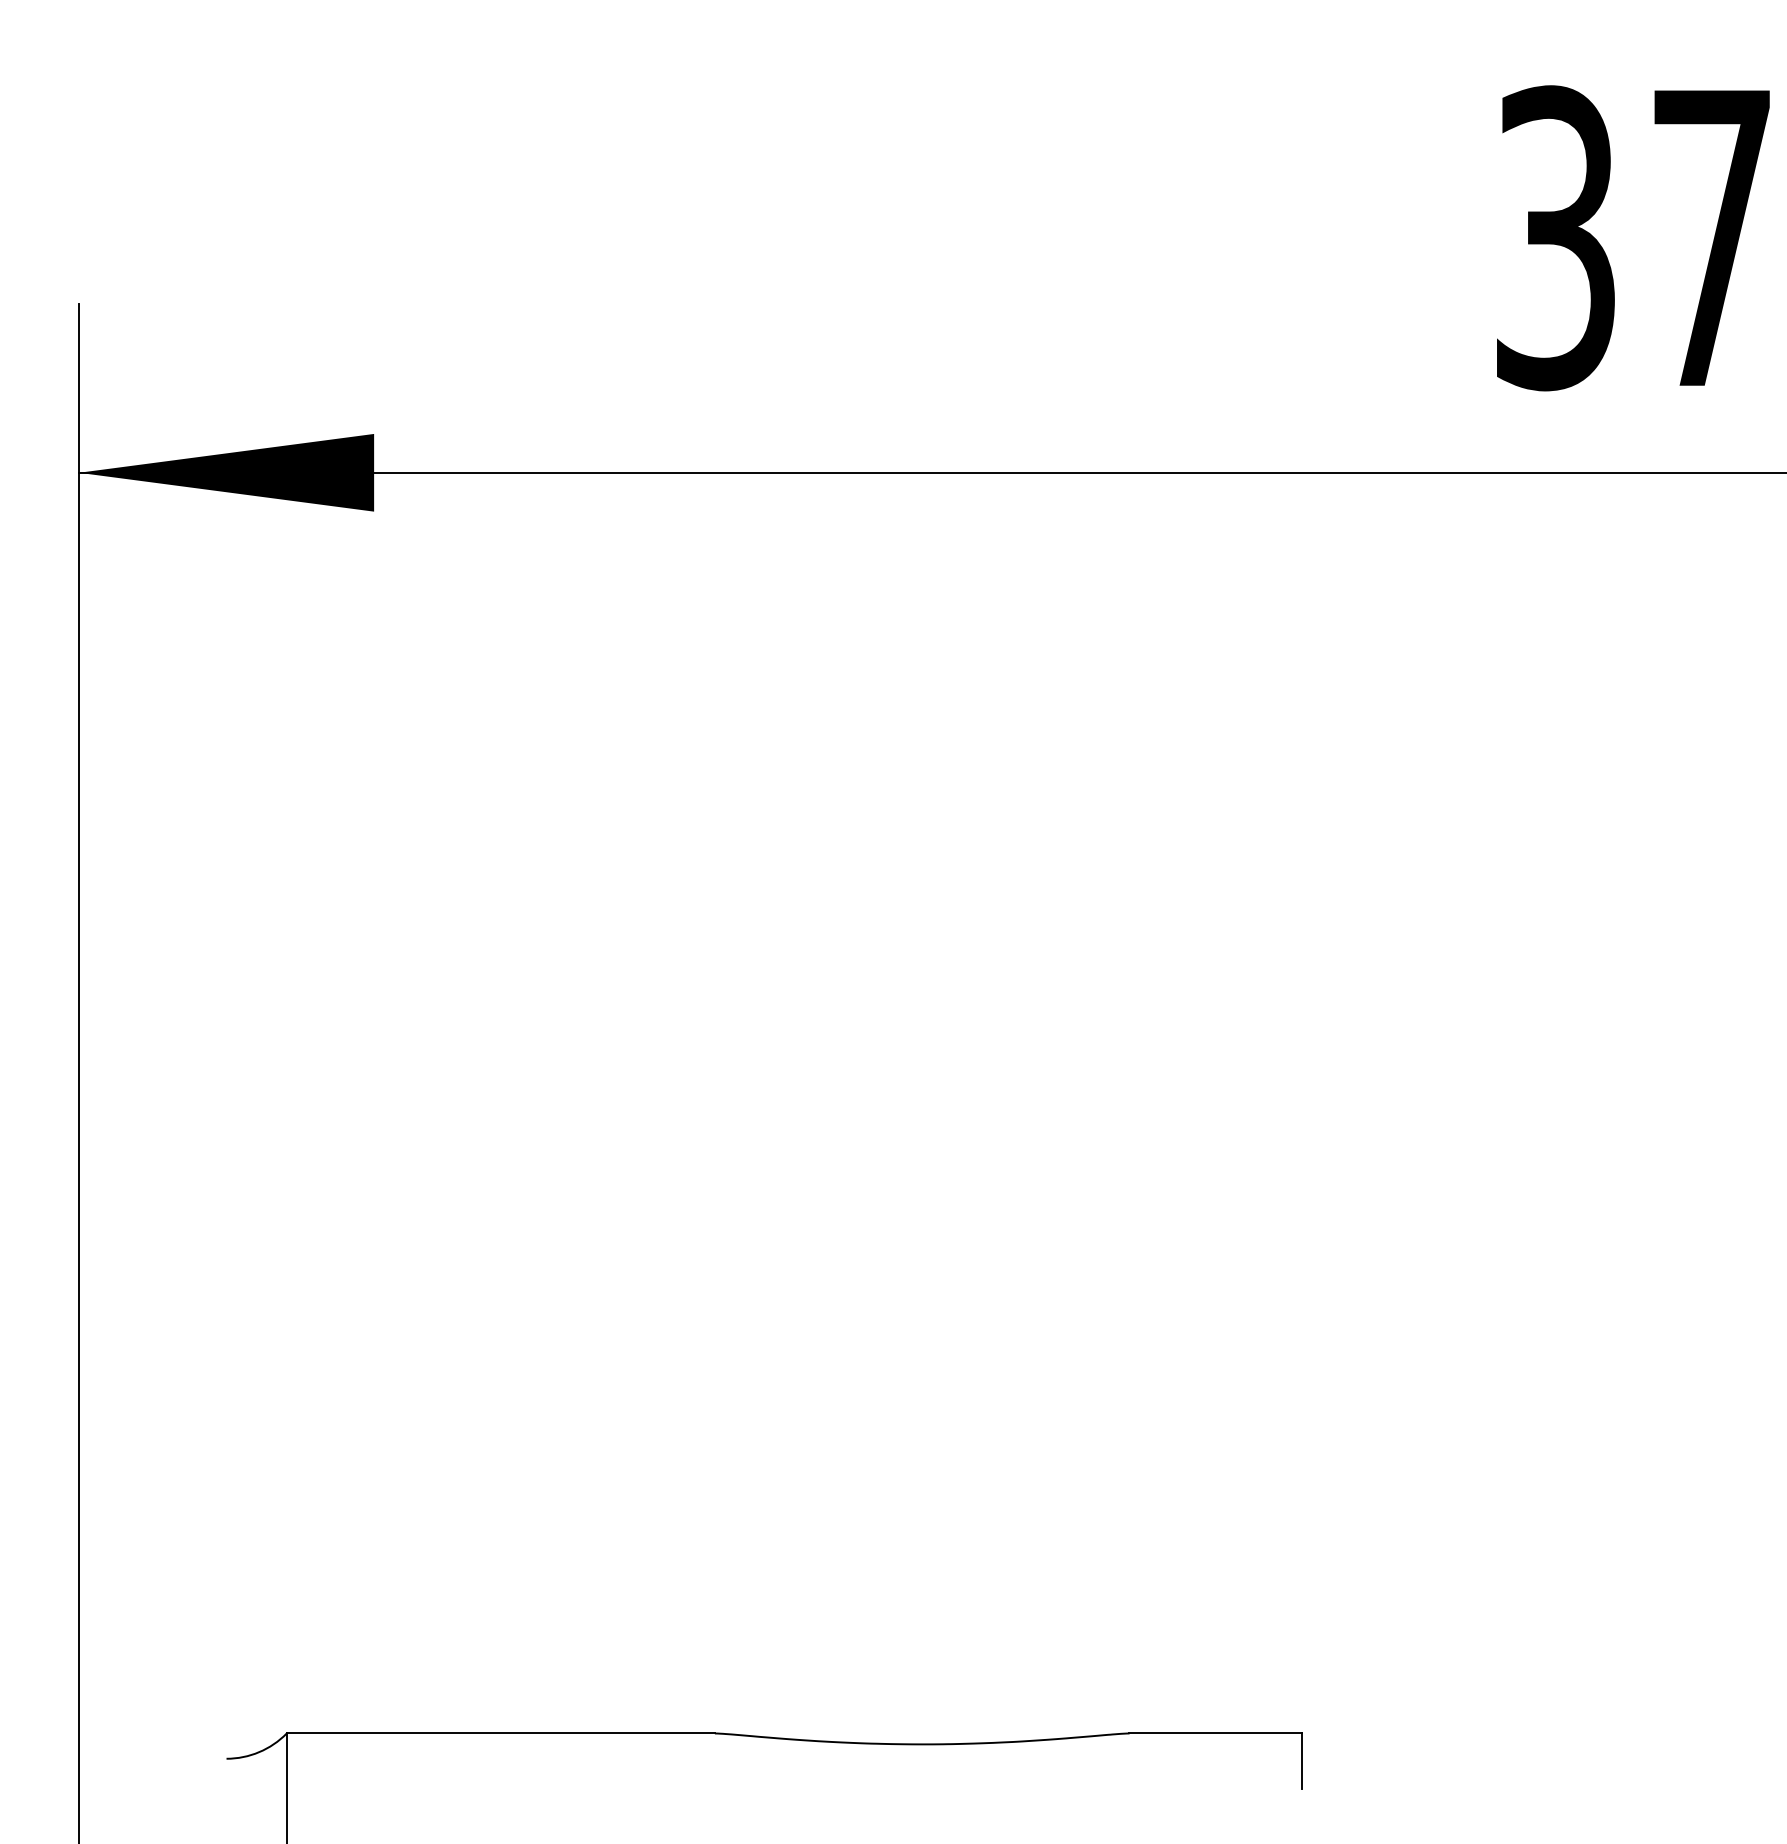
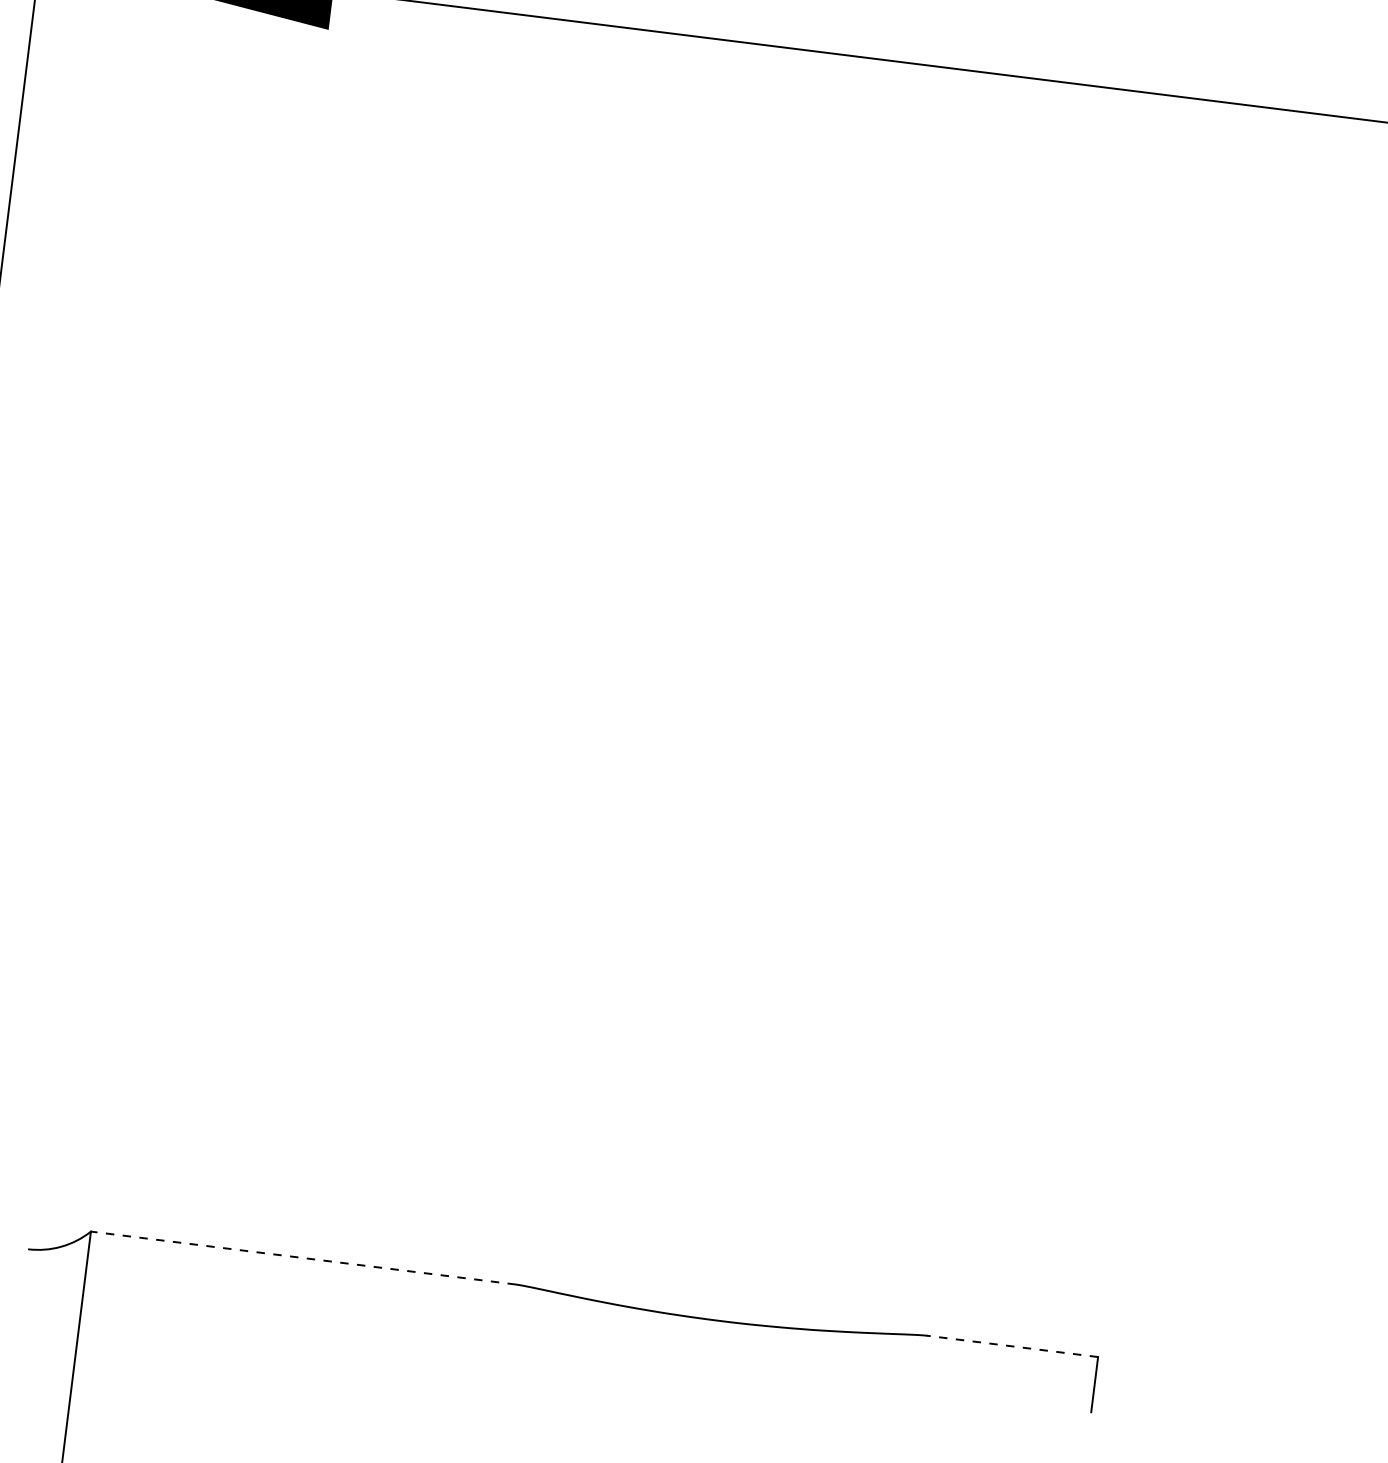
line: (500, 1733) -> (303, 1258), solid -> dashed
line: (1214, 1733) -> (1011, 1346), solid -> dashed

